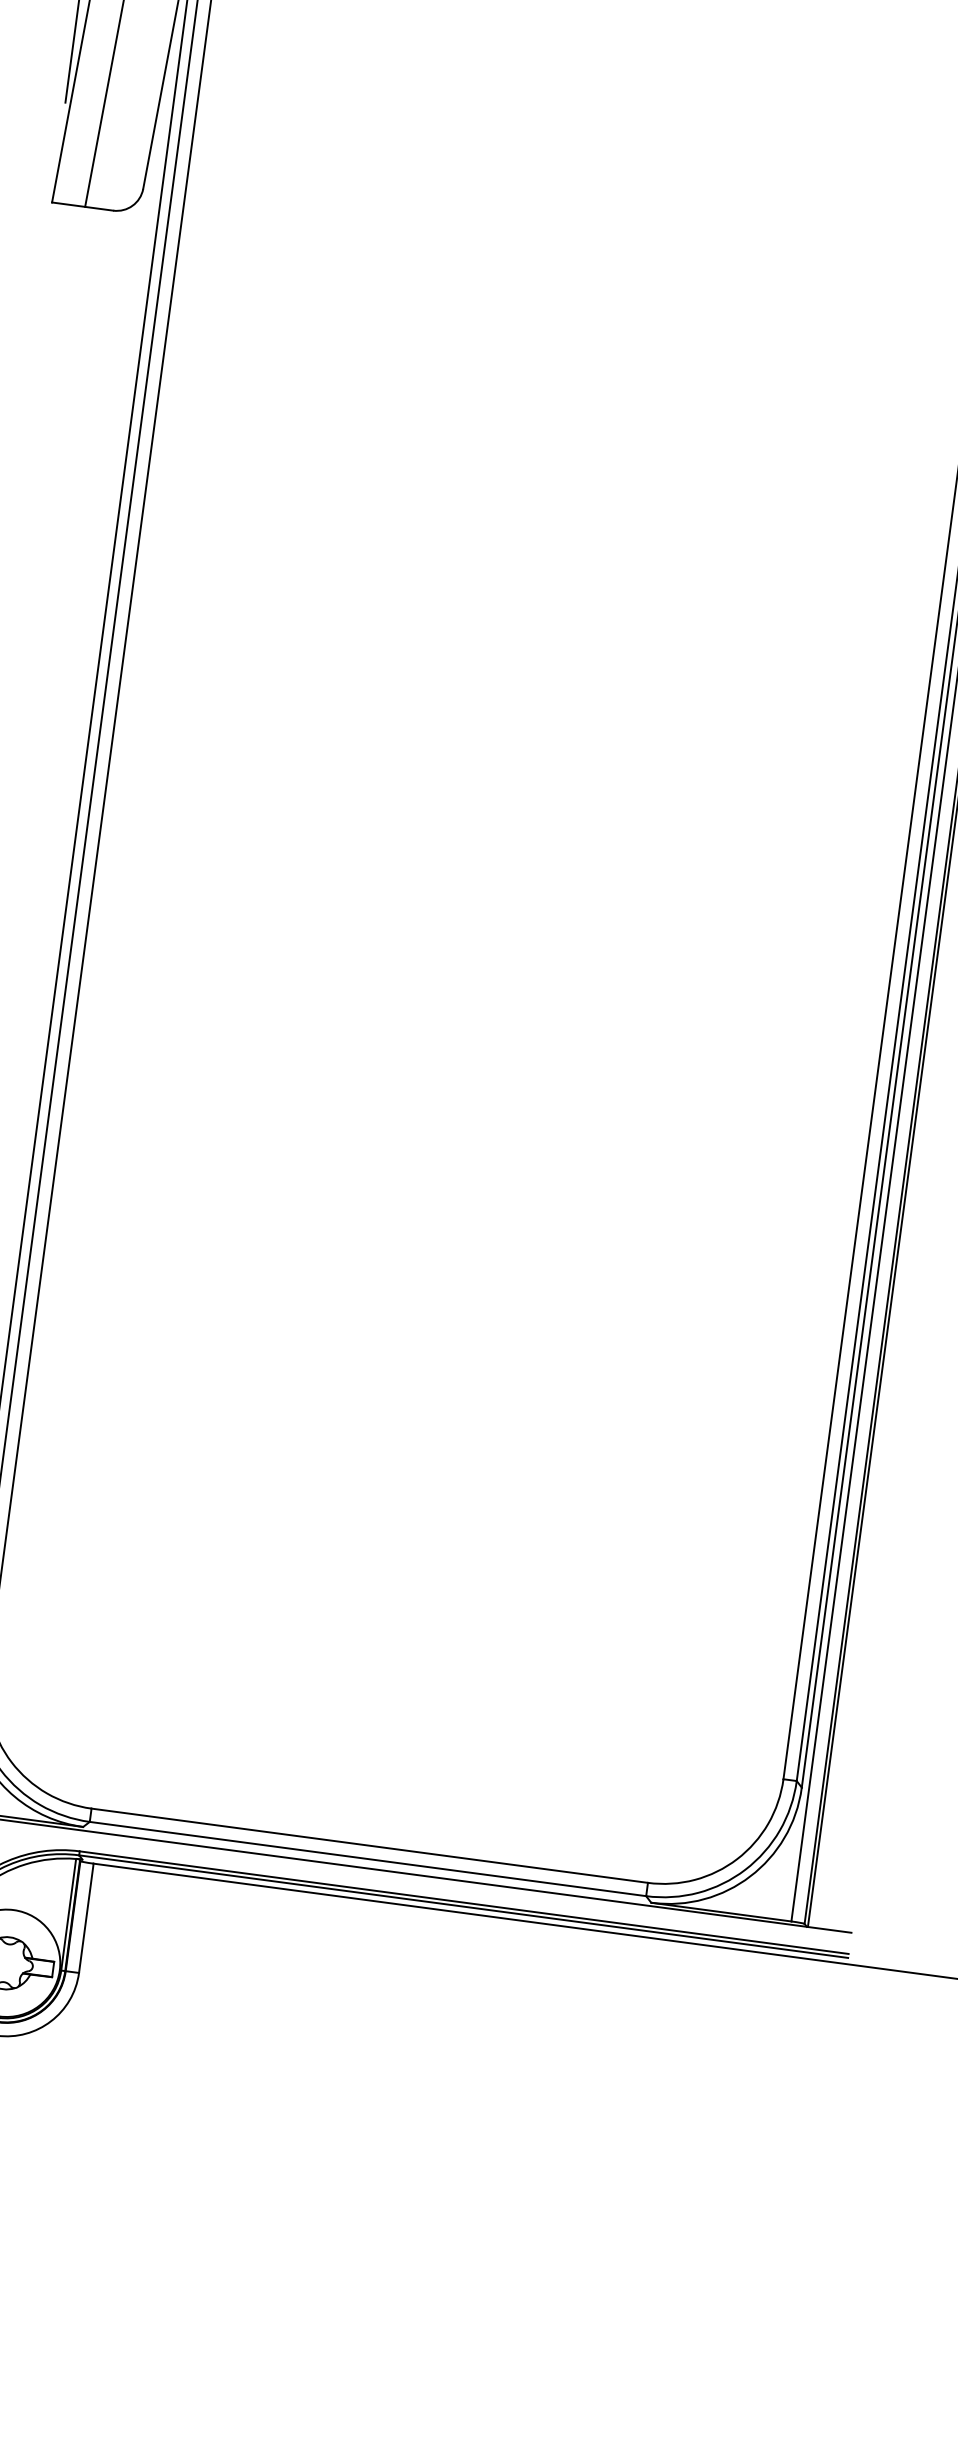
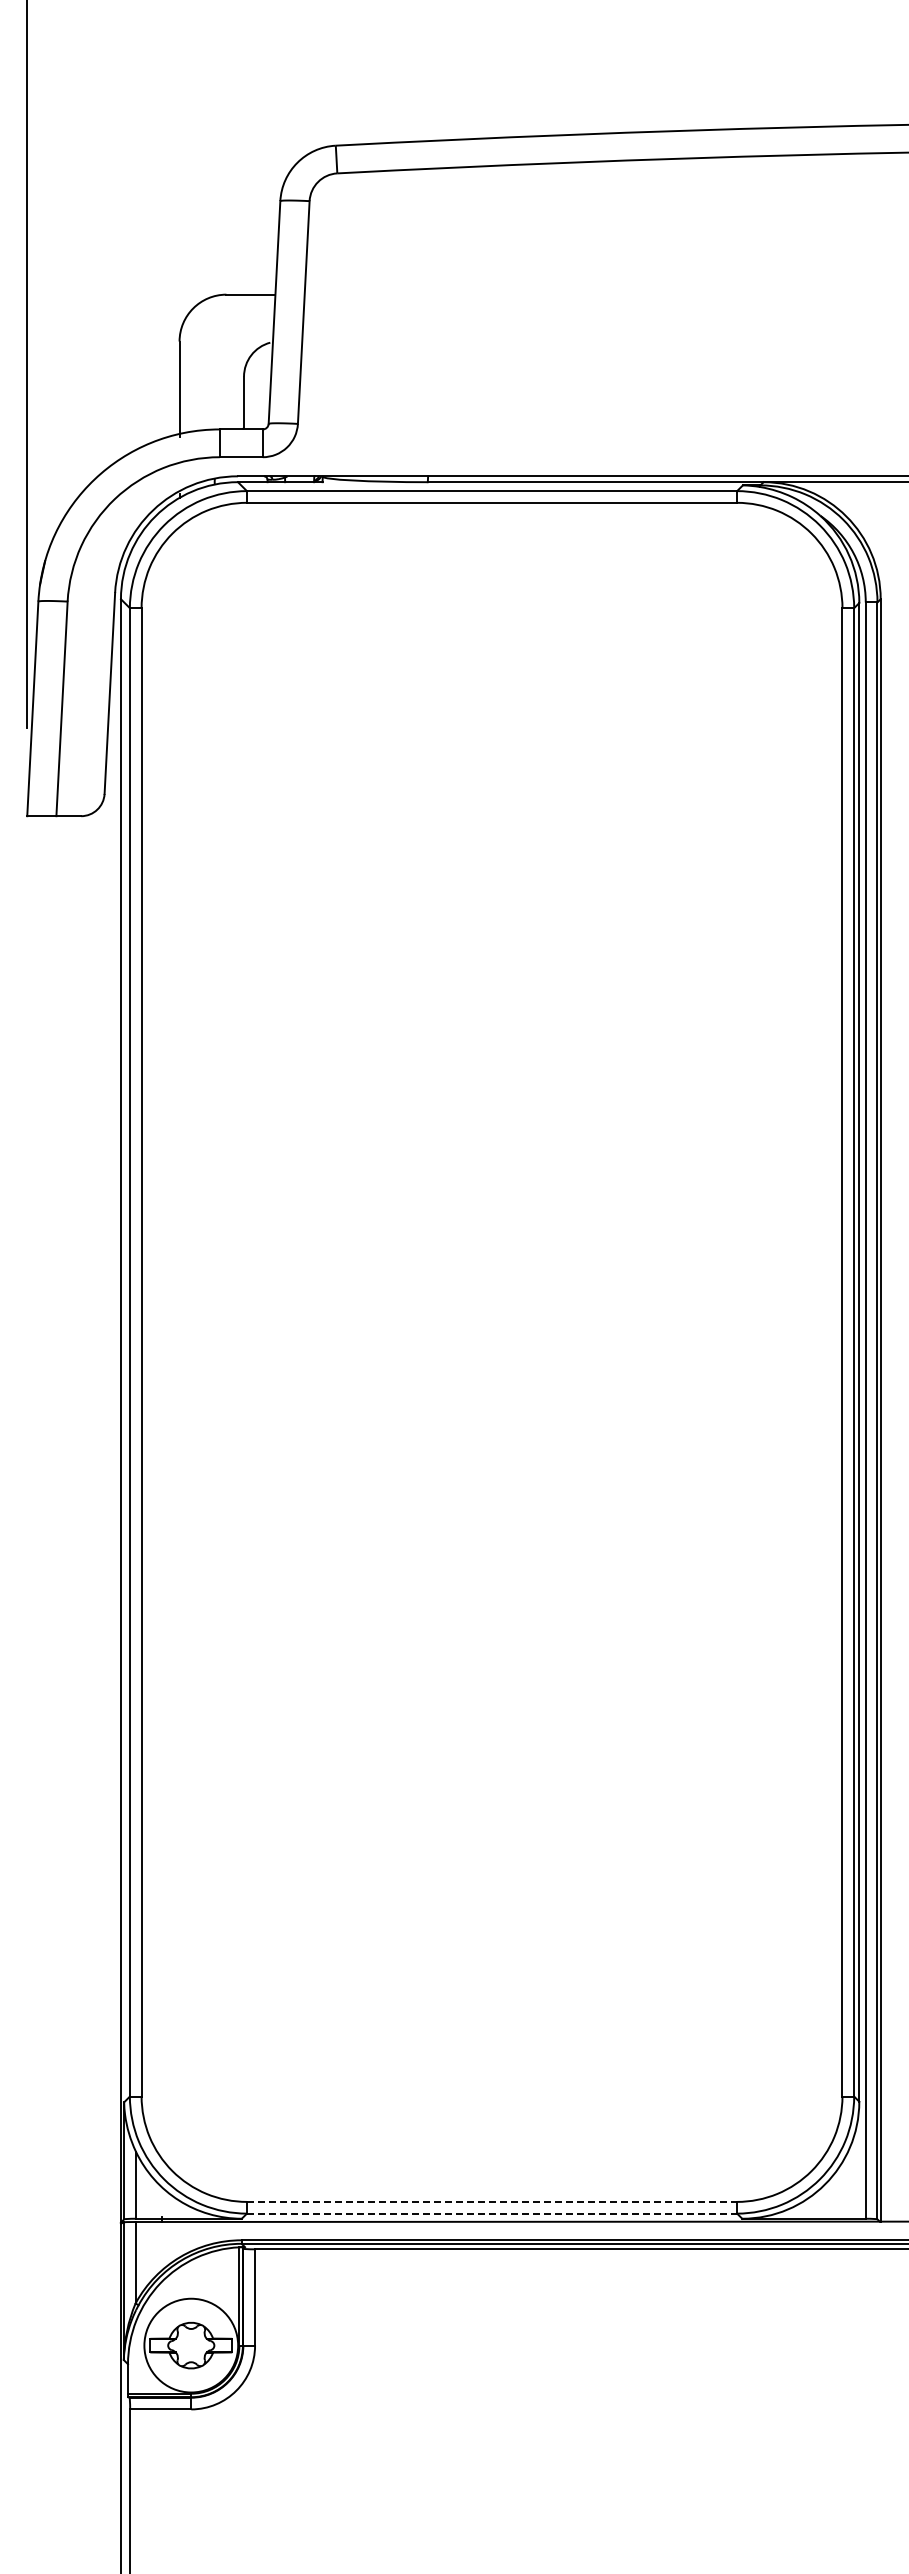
line: (370, 1845) -> (492, 2201), solid -> dashed
line: (368, 1858) -> (492, 2213), solid -> dashed

